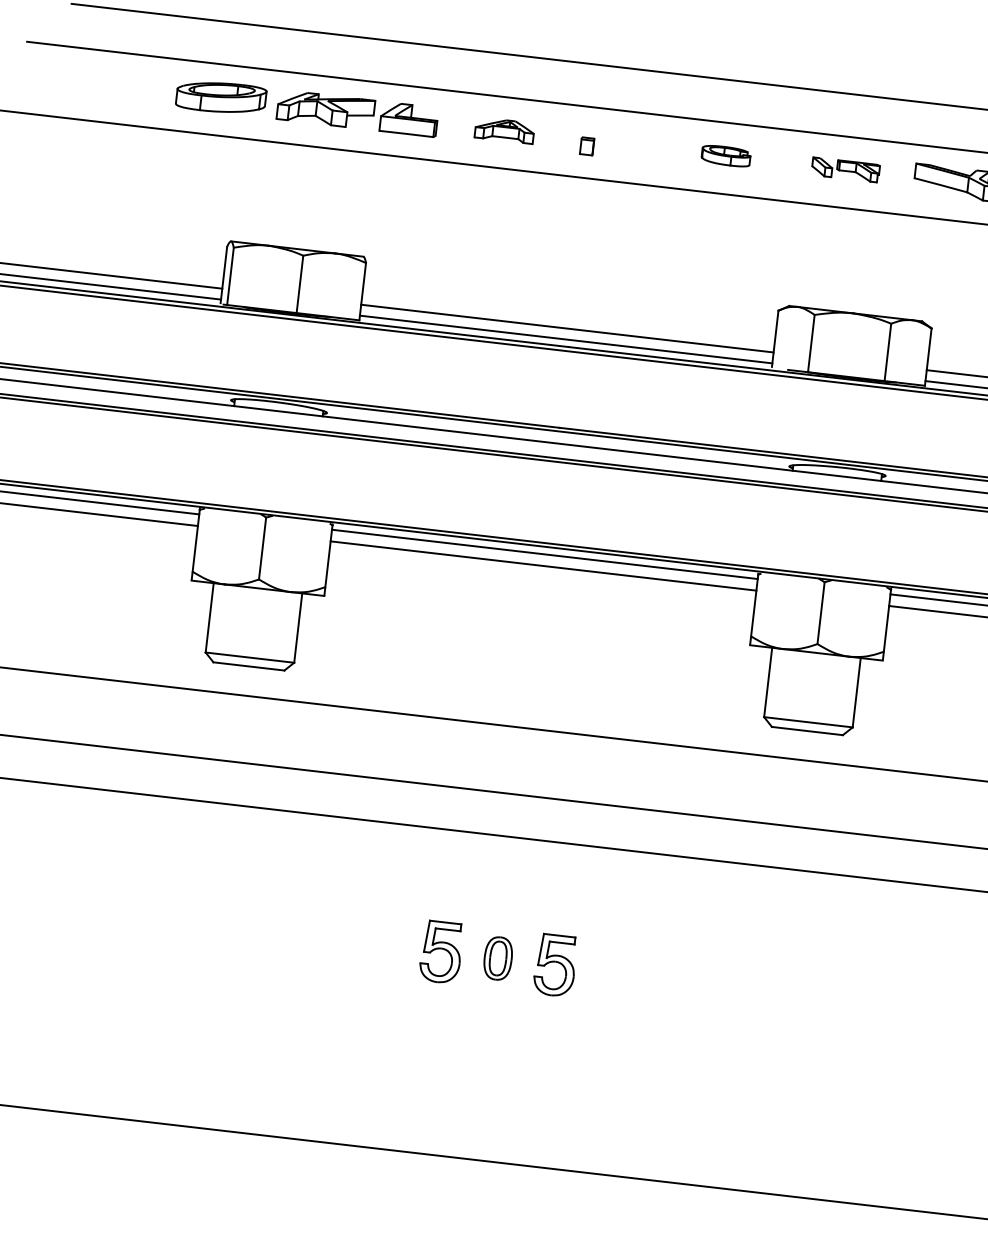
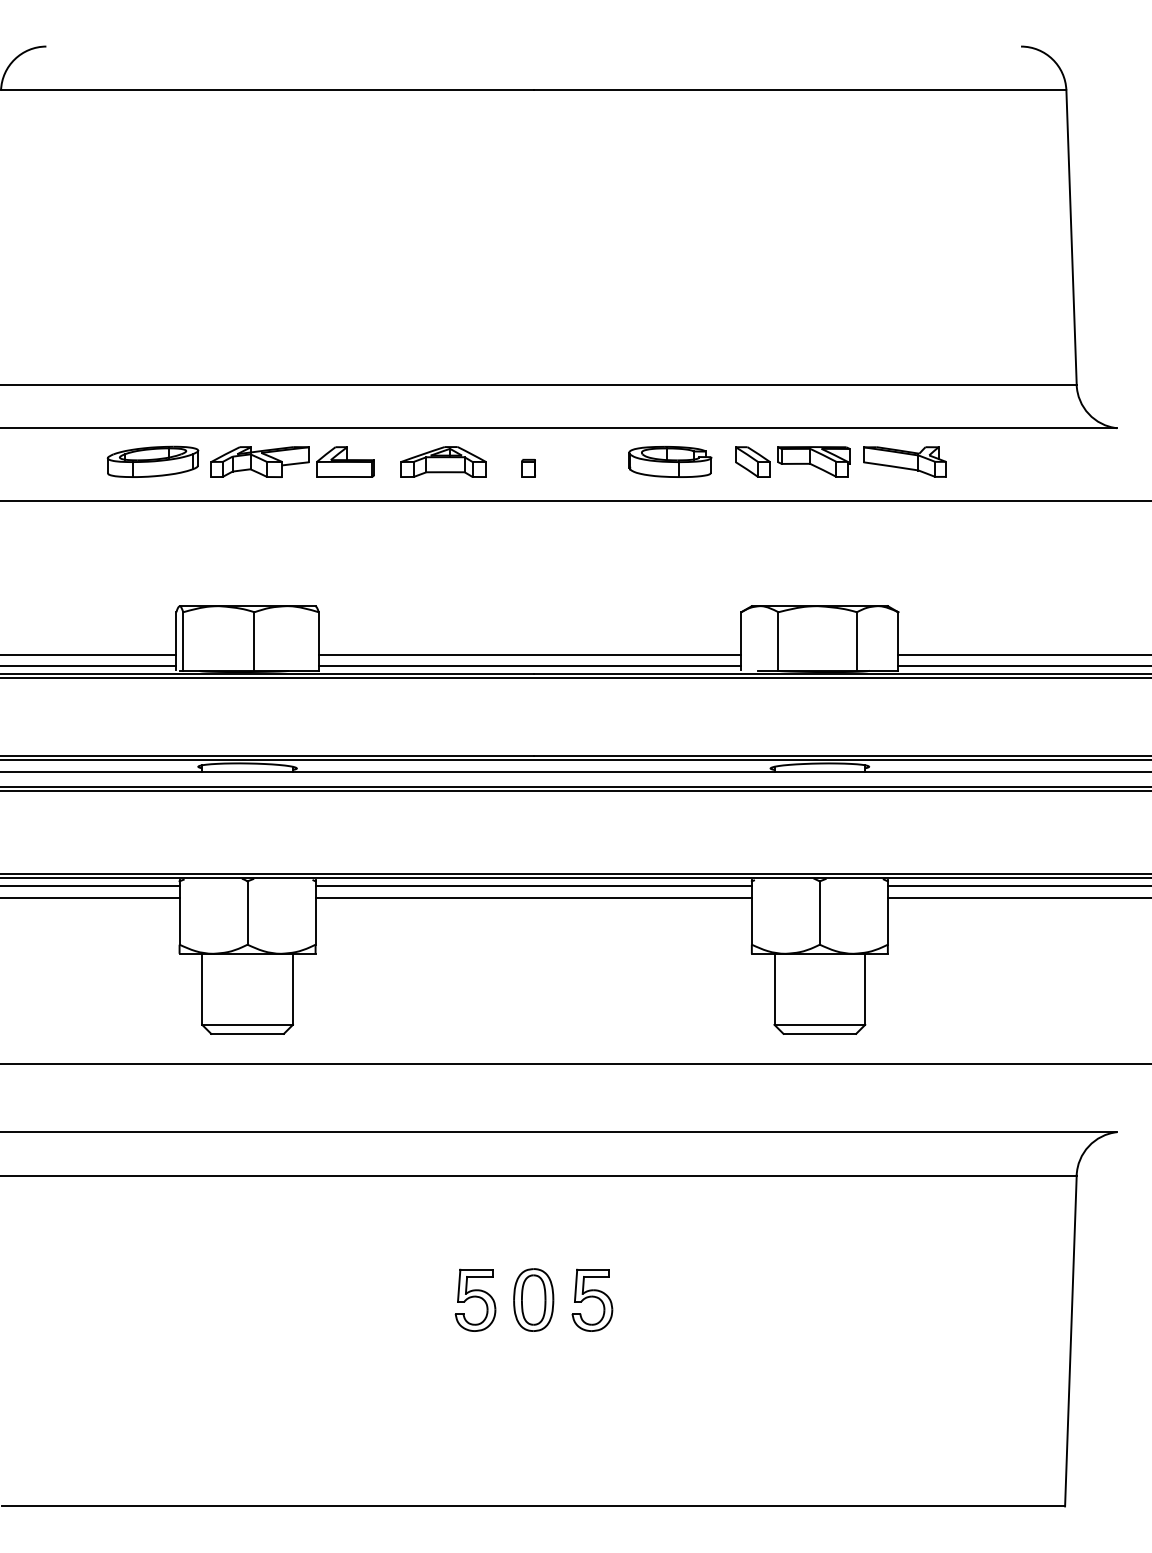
part: (504, 129) -> (443, 461), size x1.43
part: (726, 155) -> (670, 461), size x1.67
part: (845, 169) -> (792, 461), size x1.67
part: (497, 957) -> (533, 1299), size x1.43

